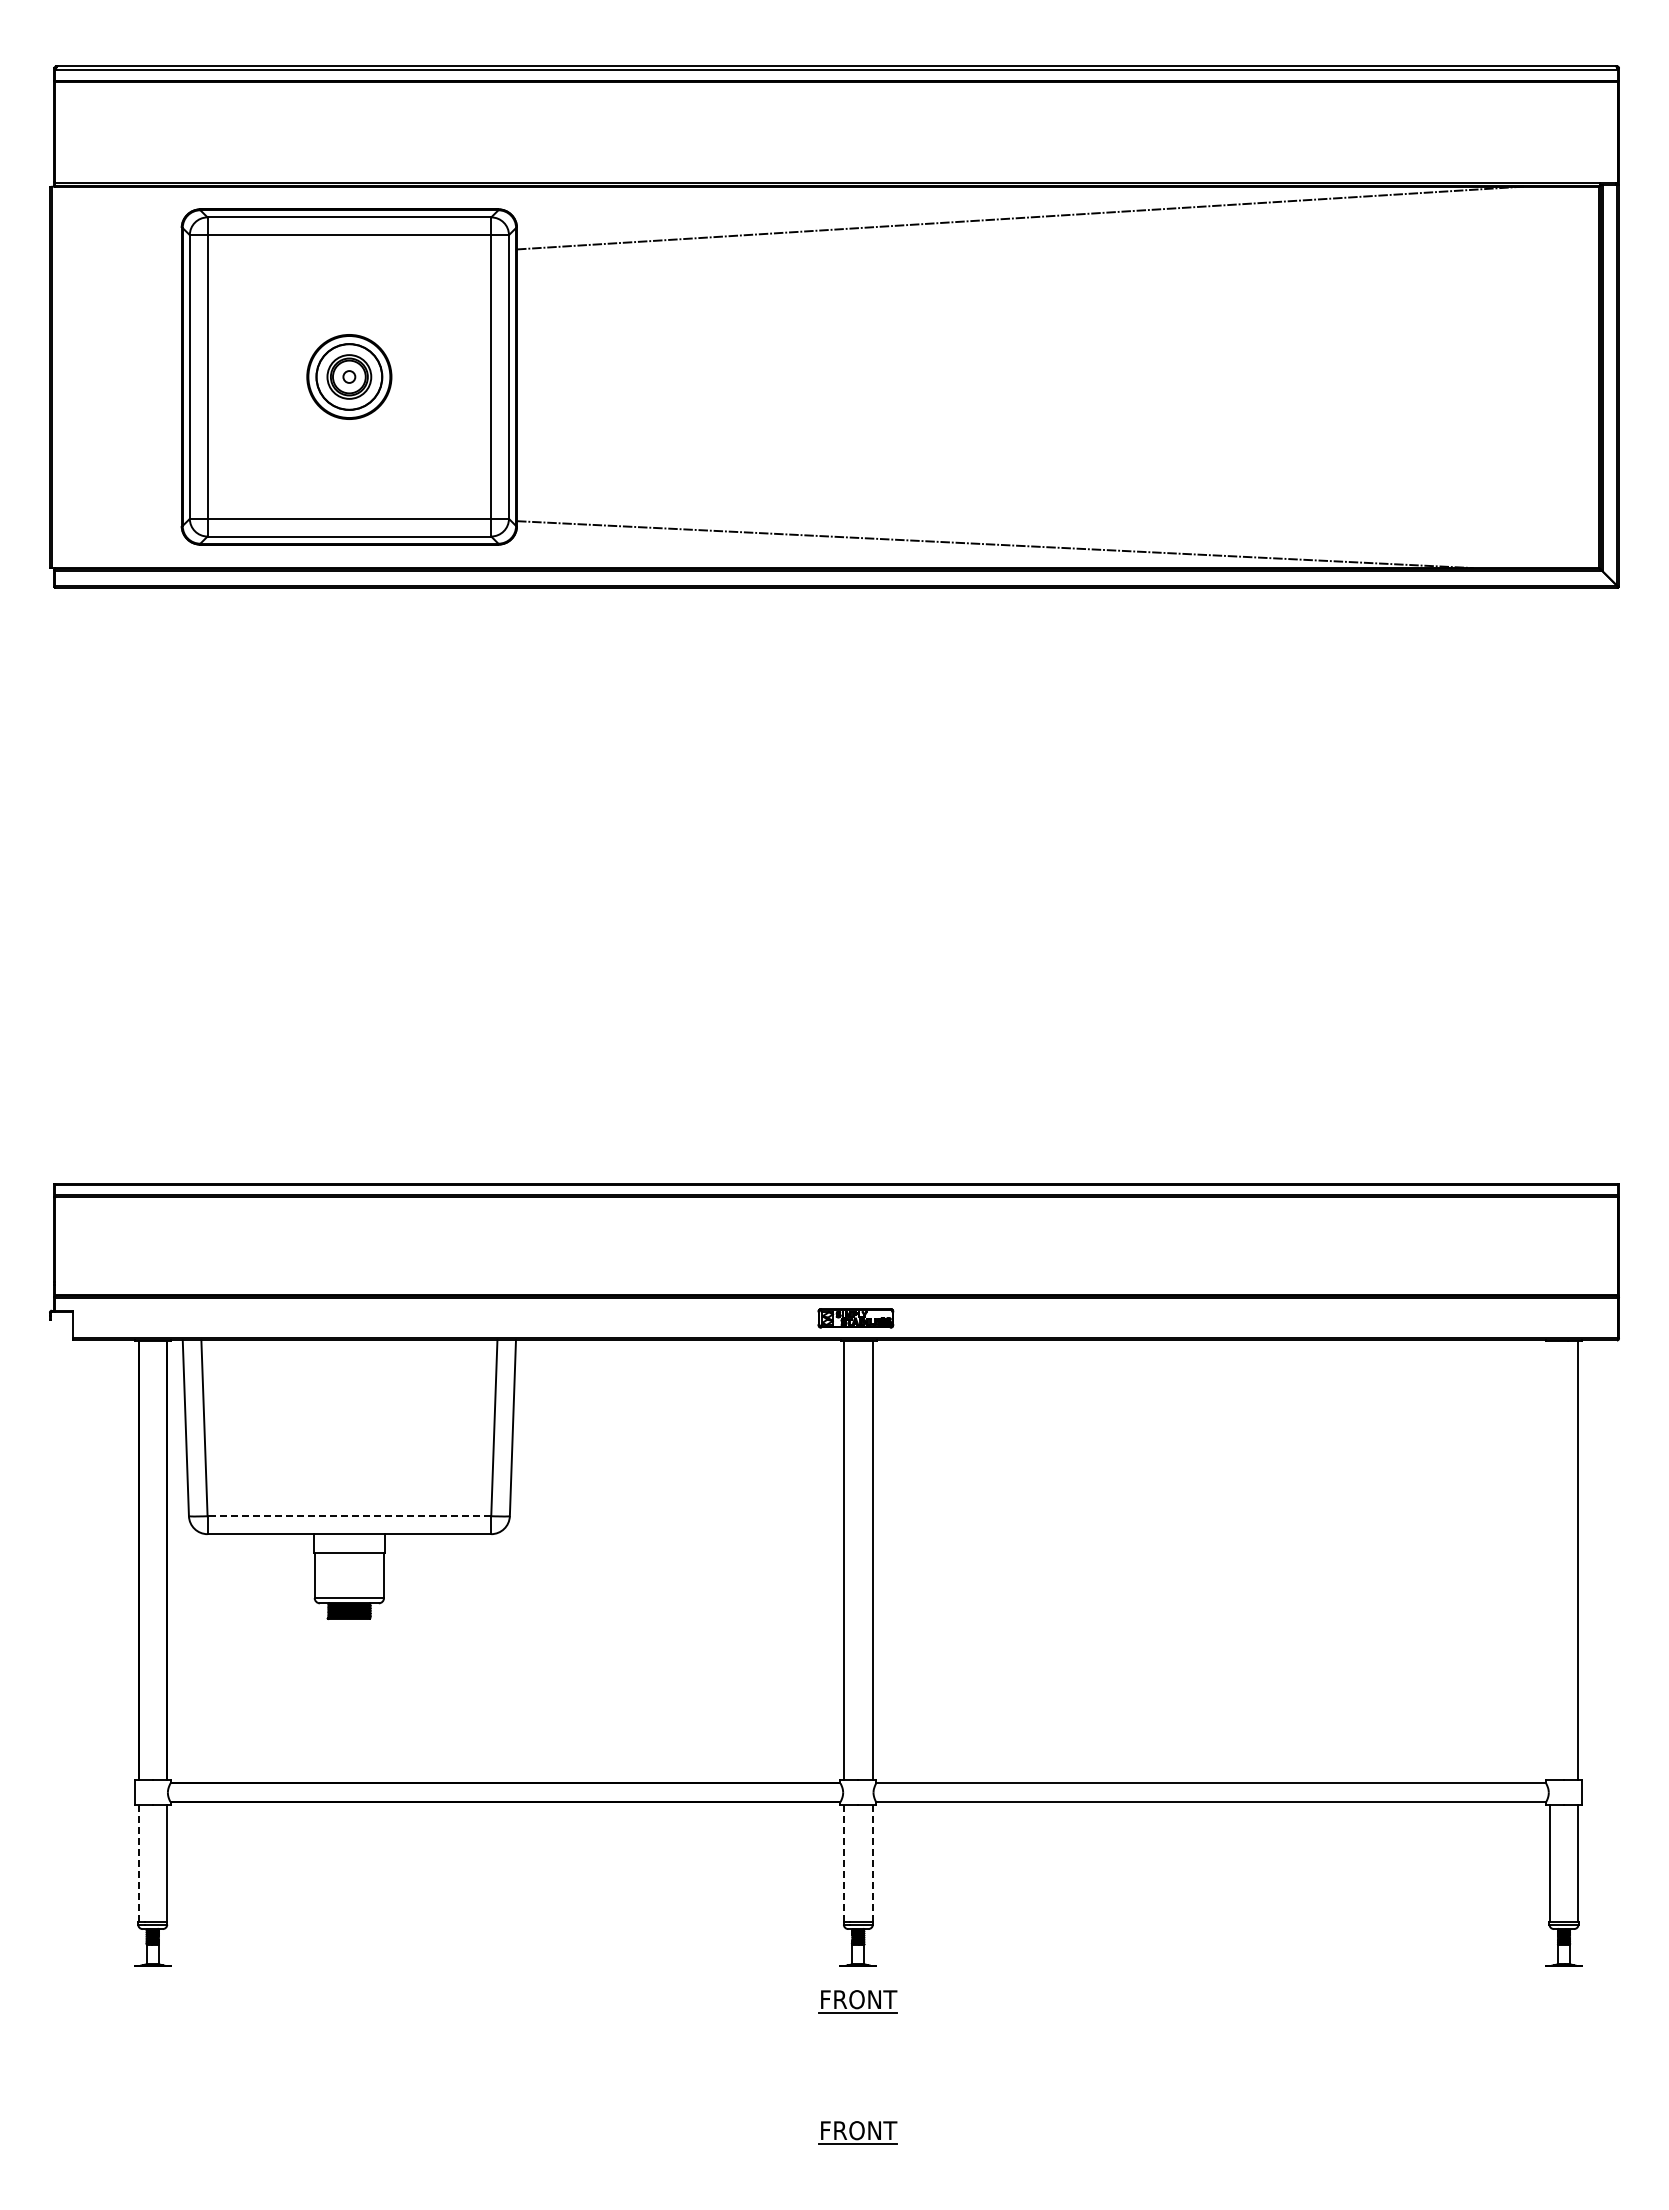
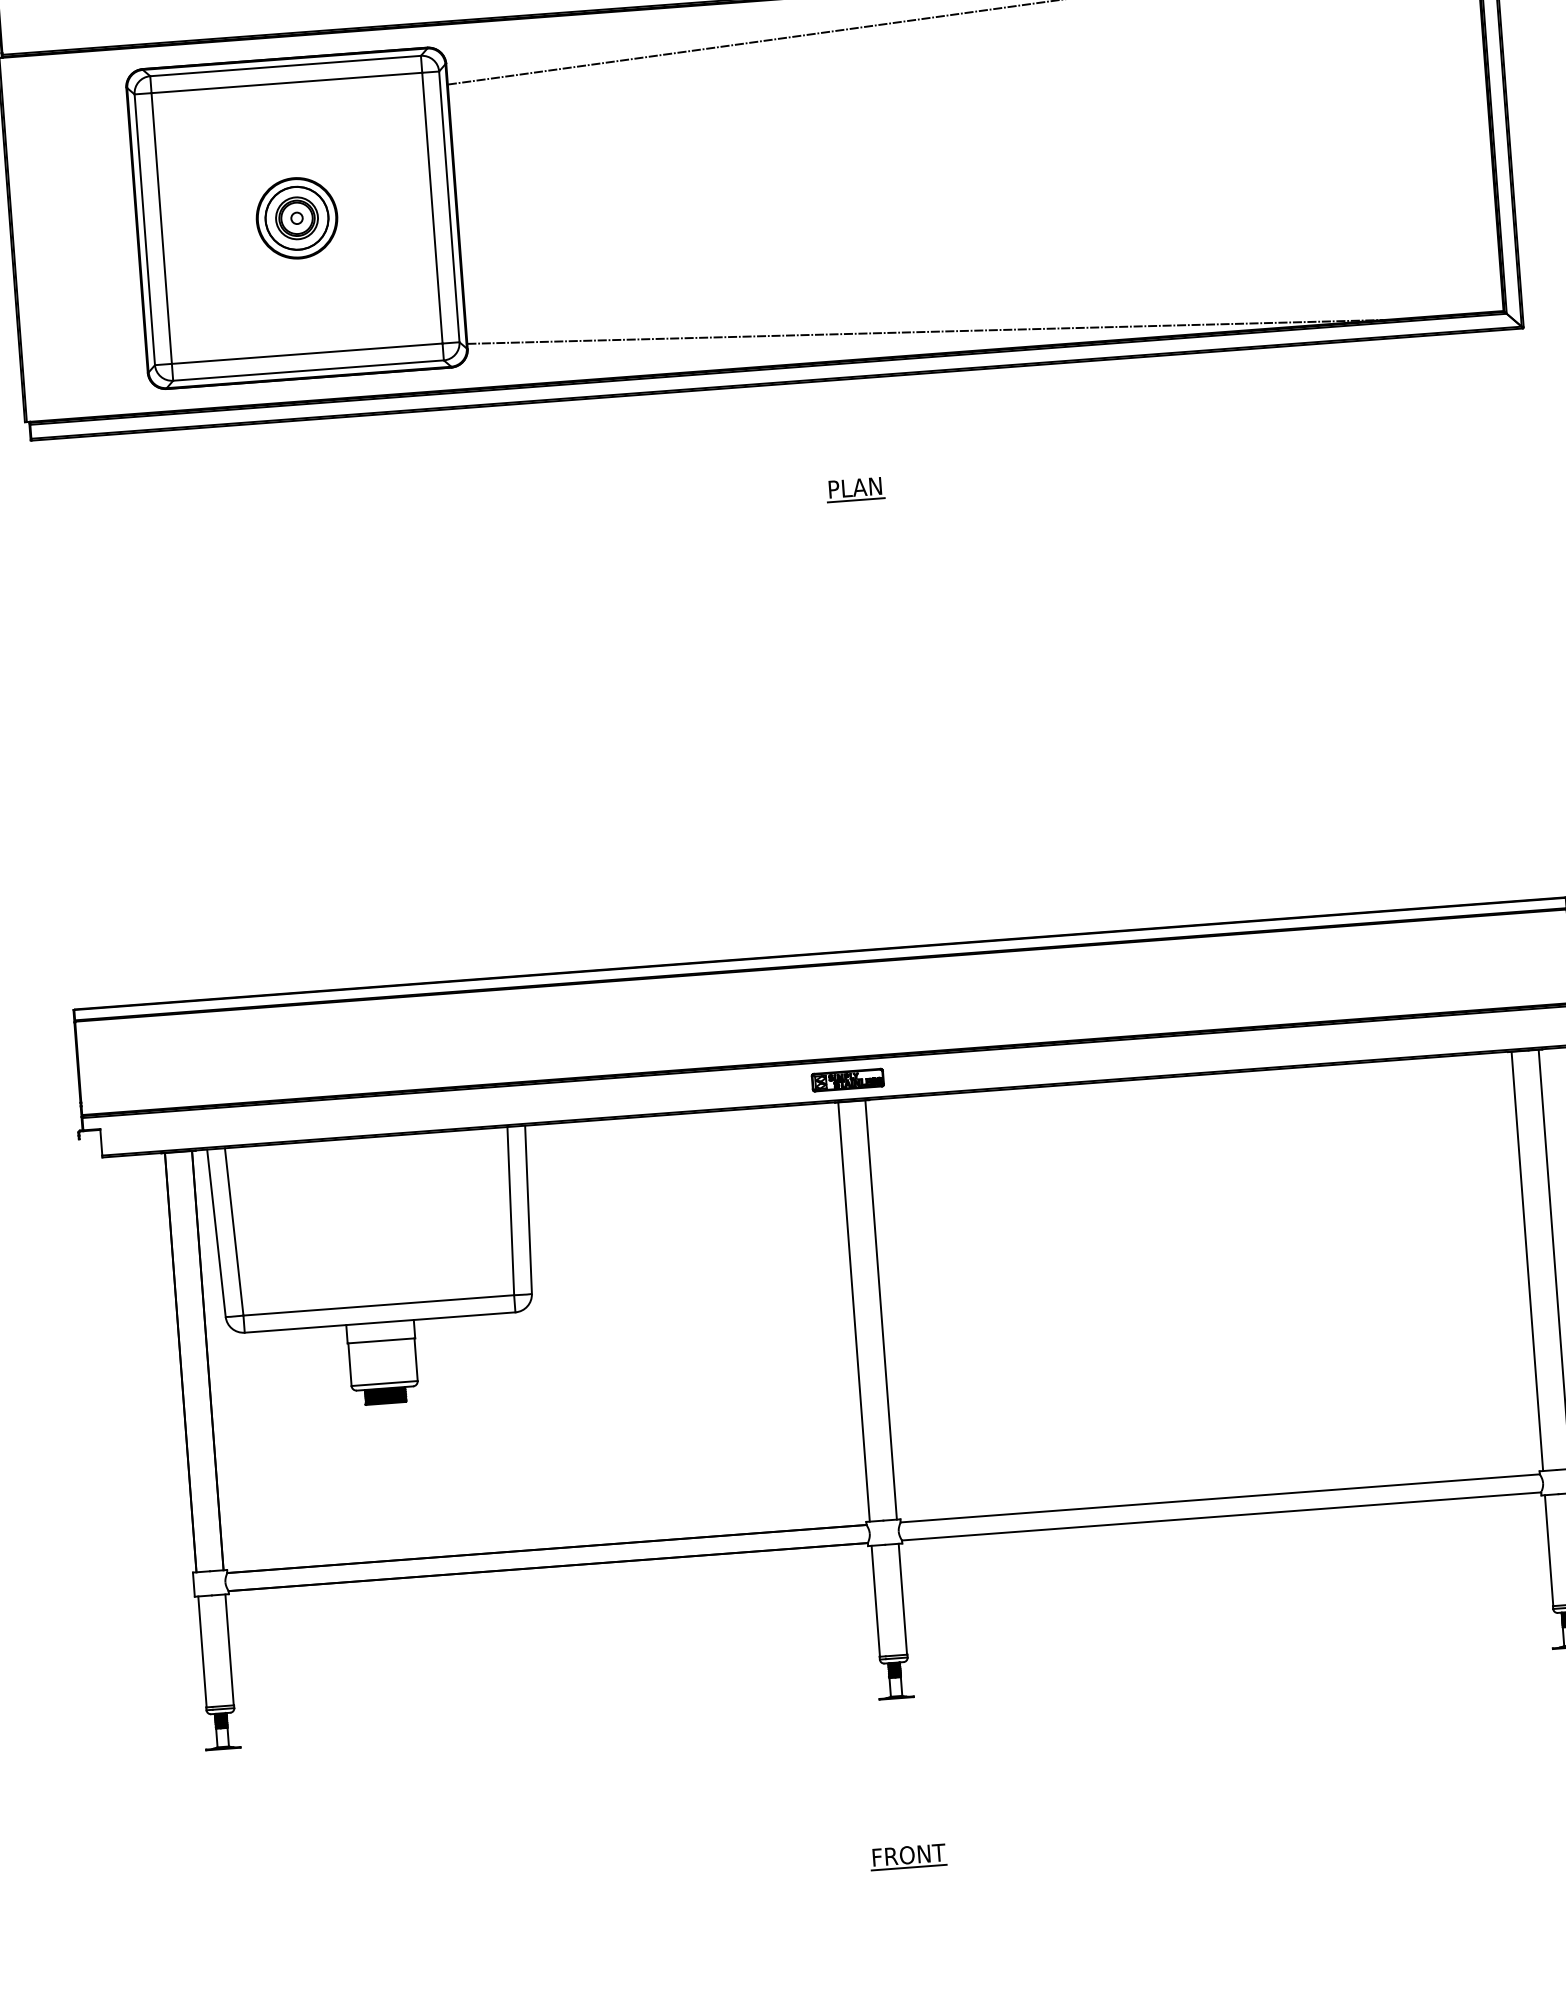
part: (909, 703) -> (854, 489), added
line: (349, 1516) -> (378, 1305), dashed -> solid
line: (1549, 1560) -> (1527, 1261), added
line: (138, 1863) -> (202, 1651), dashed -> solid
line: (844, 1863) -> (876, 1601), dashed -> solid
line: (872, 1864) -> (902, 1600), dashed -> solid
part: (857, 2001) -> (898, 1731), removed

